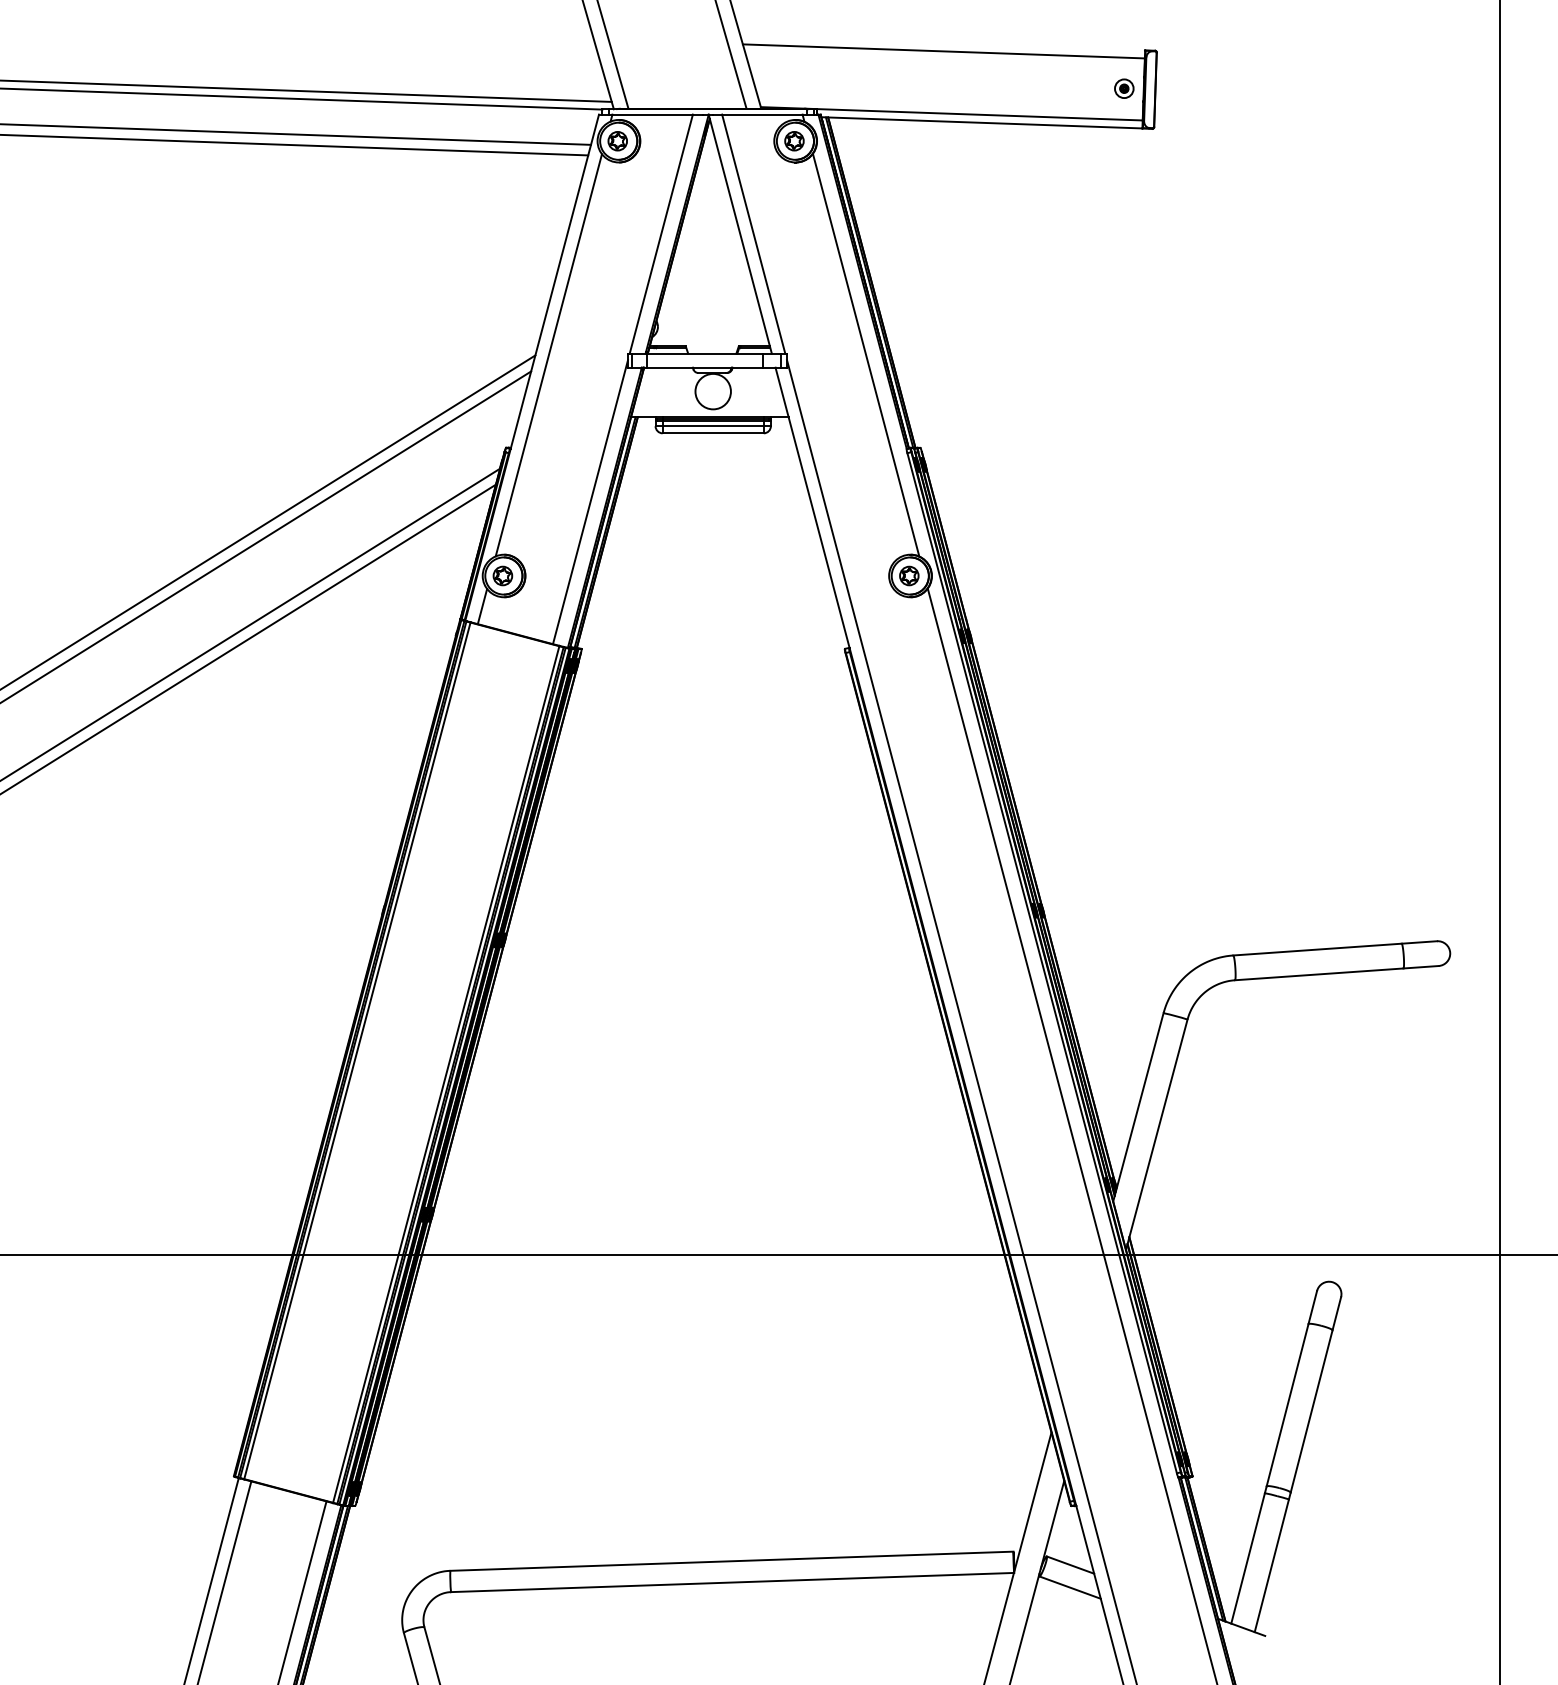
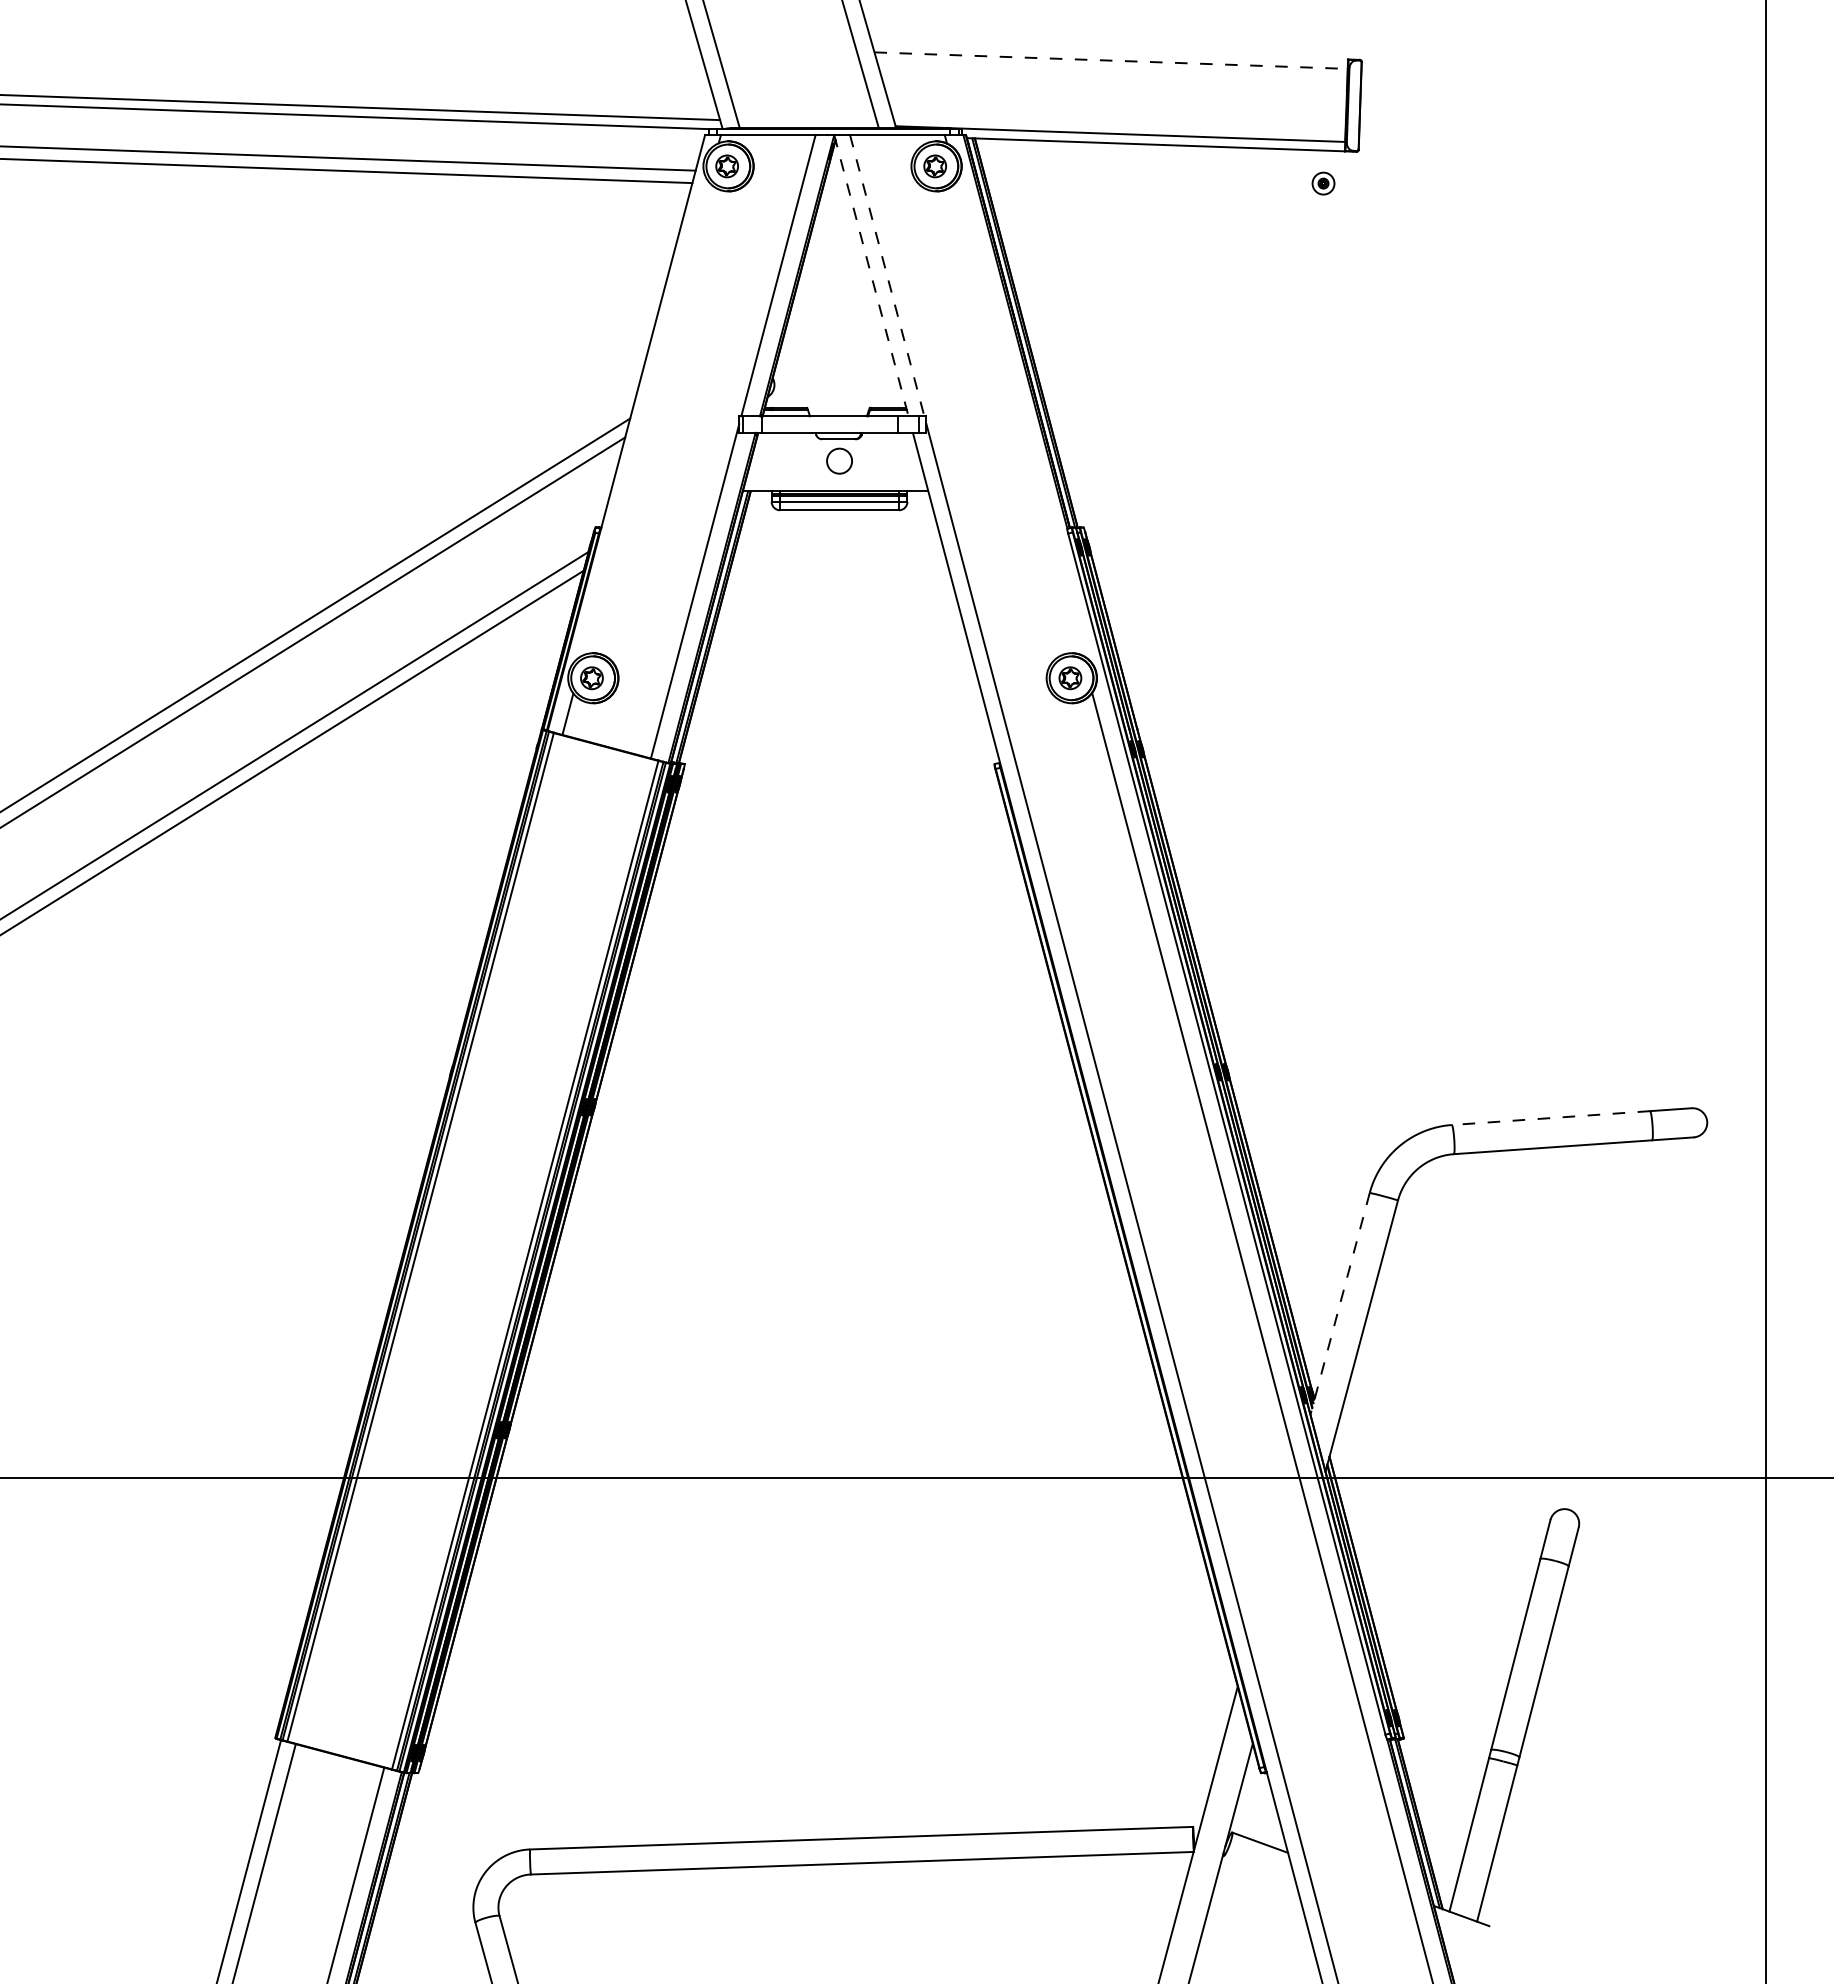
line: (944, 51) -> (1111, 60), solid -> dashed
part: (1124, 88) -> (1323, 183), moved
line: (740, 234) -> (871, 276), solid -> dashed
line: (753, 234) -> (887, 276), solid -> dashed
line: (548, 355) -> (645, 418), removed
line: (866, 355) -> (1019, 418), removed
circle: (713, 391) -> (839, 461), size x0.6
line: (1317, 949) -> (1550, 1118), solid -> dashed
line: (1138, 1107) -> (1340, 1303), solid -> dashed
line: (1069, 1587) -> (1259, 1869), removed

